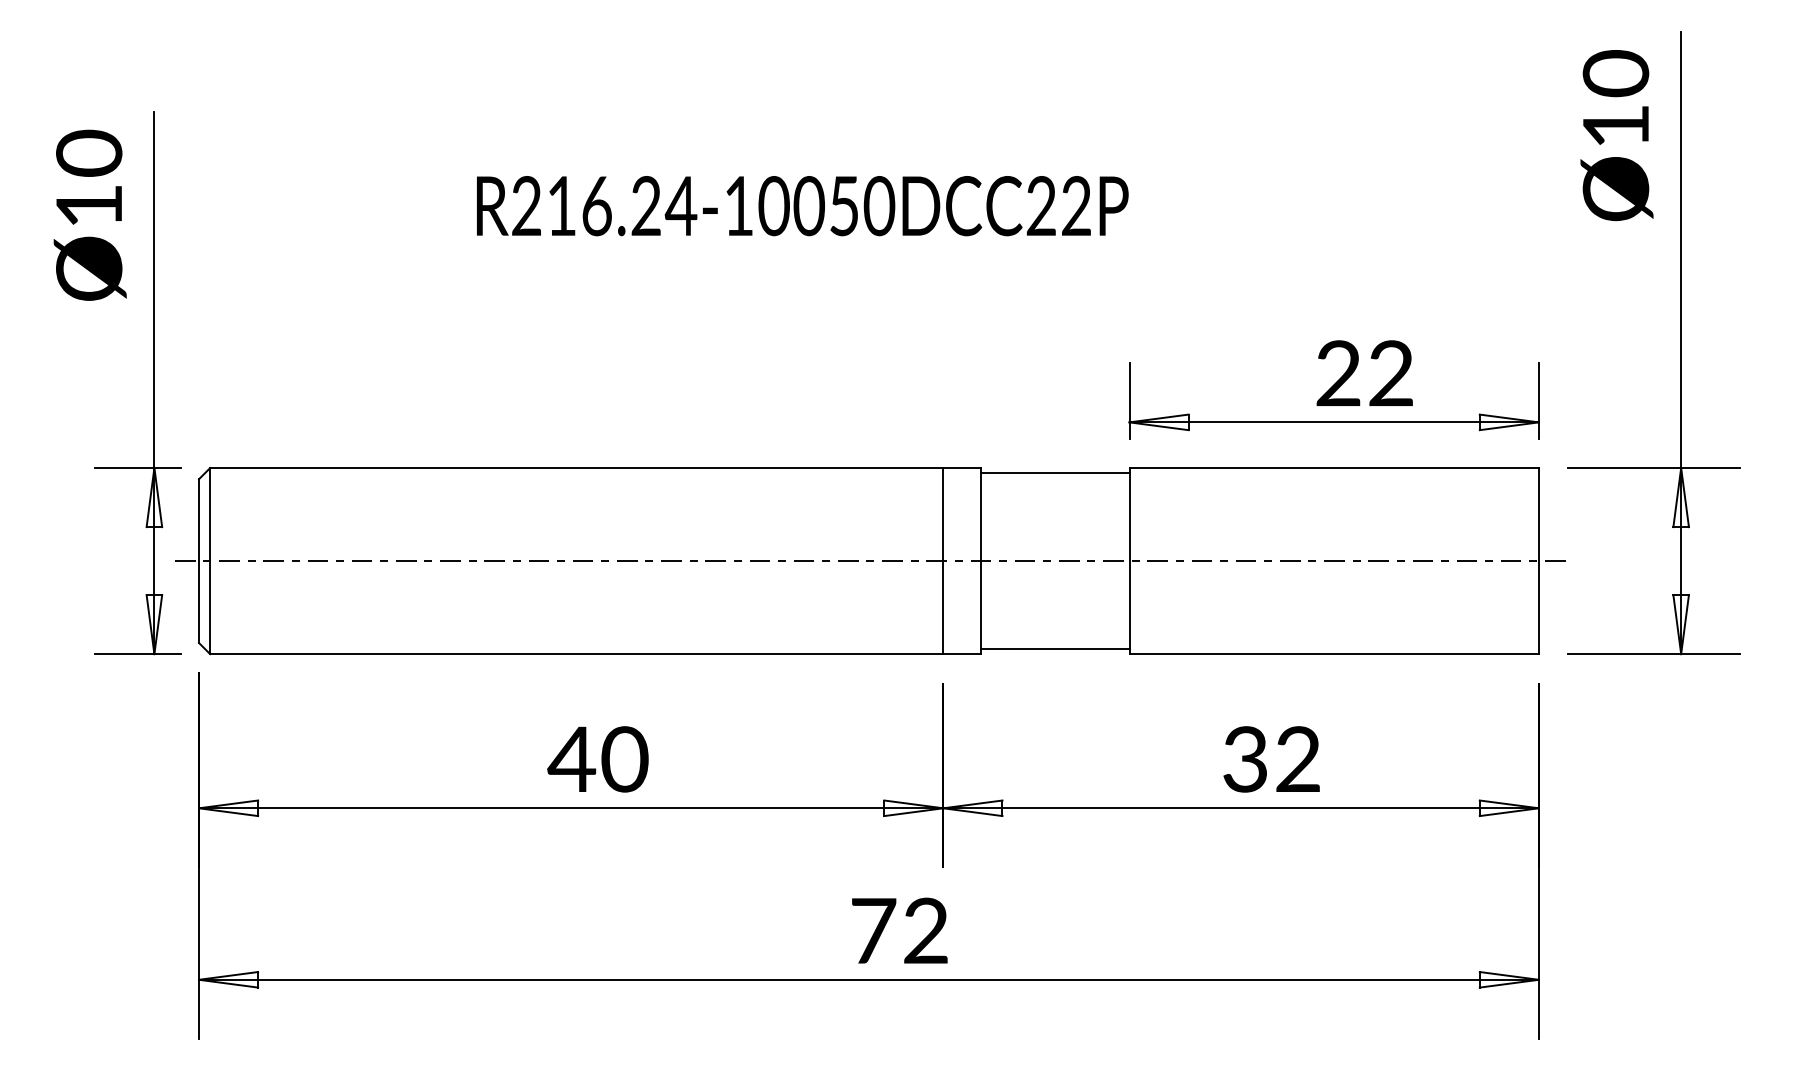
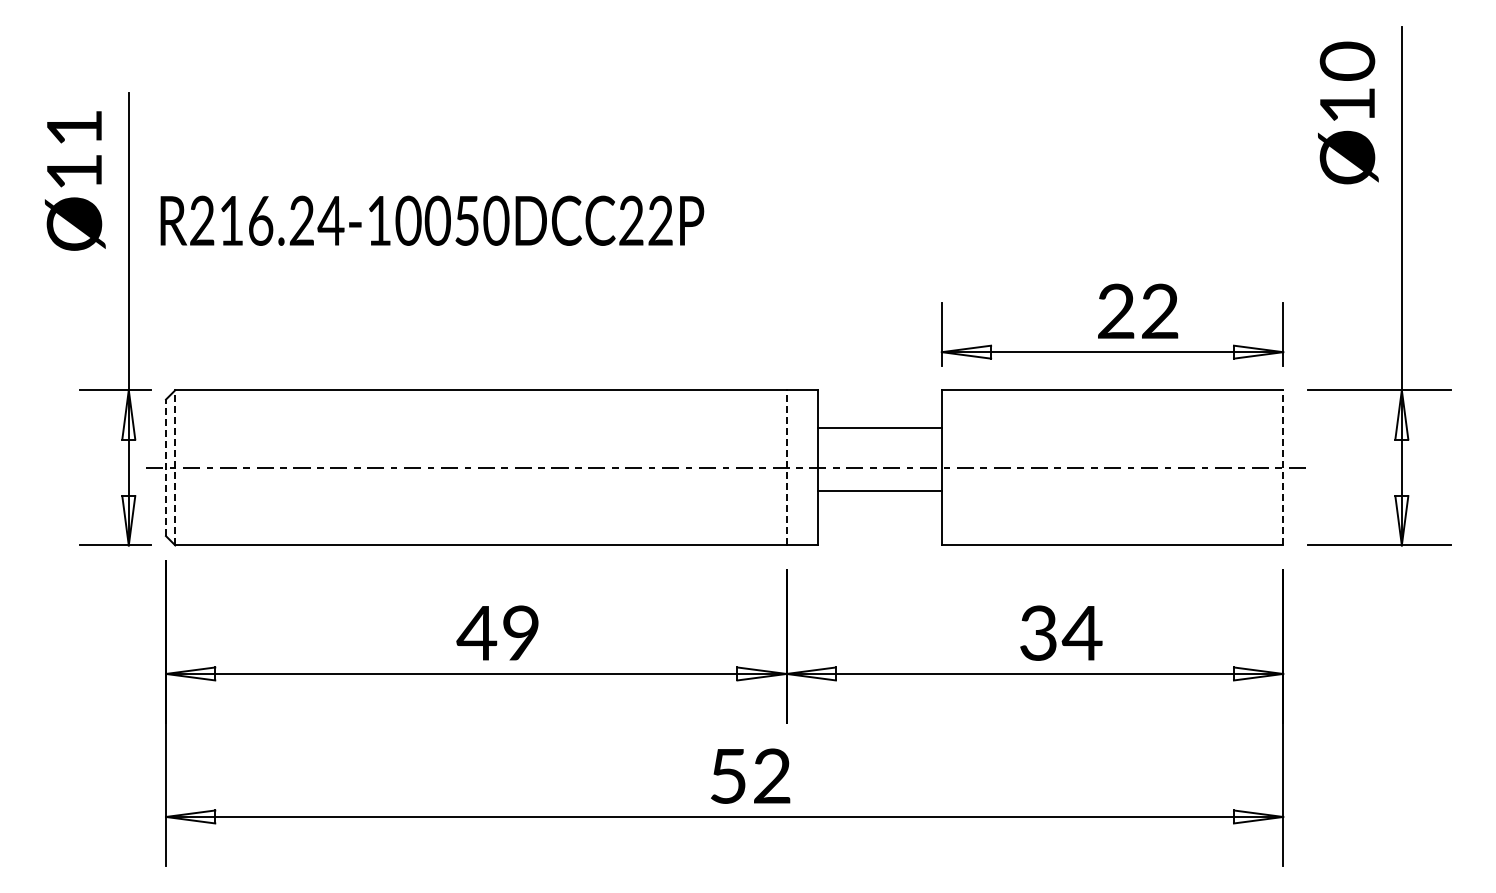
text: (89, 152) -> (74, 127), Ø10 -> Ø11
text: (802, 205) -> (432, 220), moved
line: (1054, 473) -> (879, 428), moved
line: (199, 560) -> (166, 467), solid -> dashed
line: (210, 560) -> (175, 467), solid -> dashed
line: (943, 560) -> (786, 467), solid -> dashed
line: (1539, 560) -> (1283, 467), solid -> dashed
line: (1054, 649) -> (879, 490), moved
text: (1296, 758) -> (1081, 632), 32 -> 34
text: (624, 759) -> (520, 633), 40 -> 49
text: (873, 931) -> (728, 776), 72 -> 52

